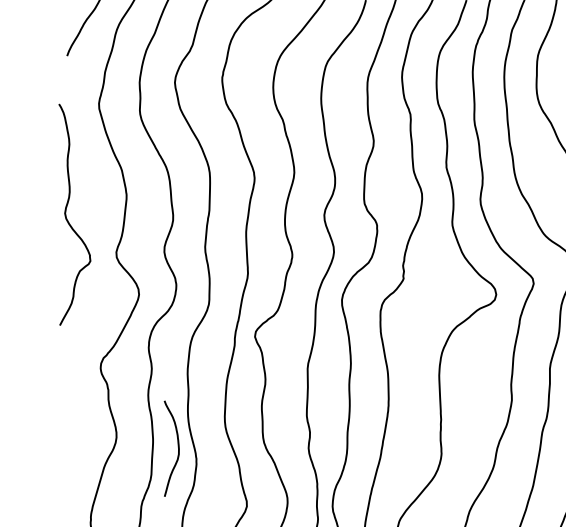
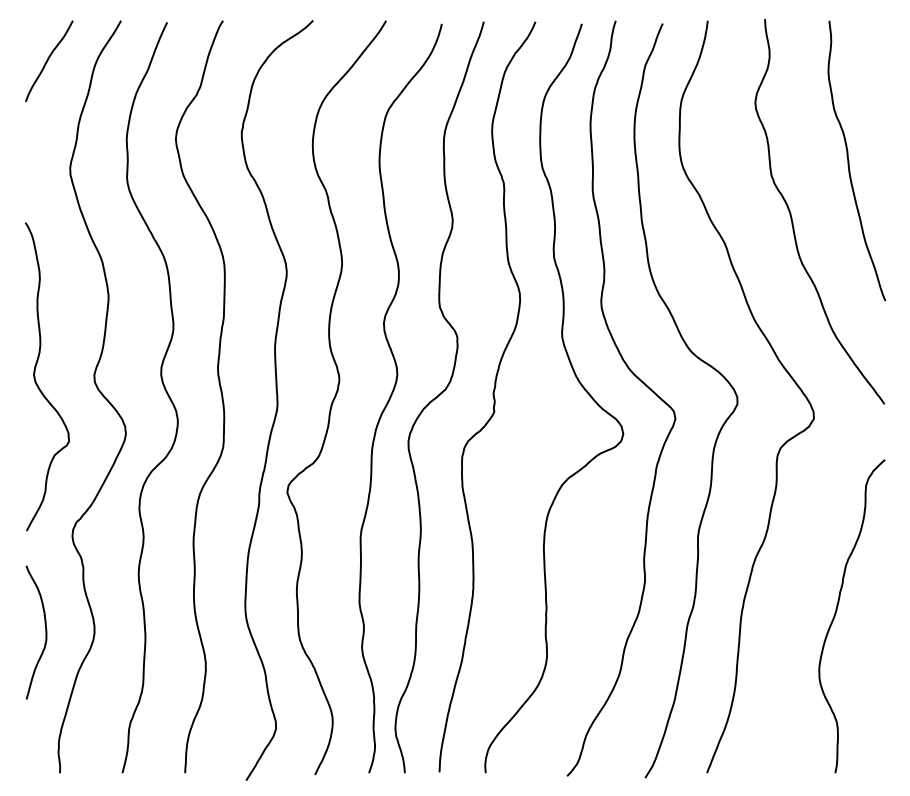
curve: (66, 214) -> (35, 376), moved
curve: (178, 448) -> (45, 632), moved

